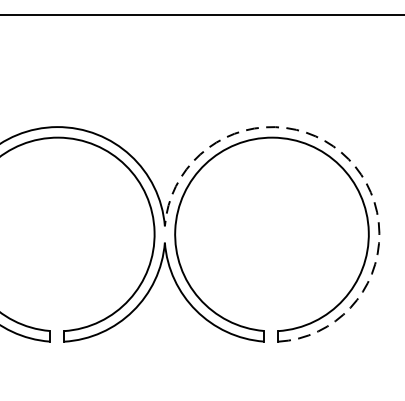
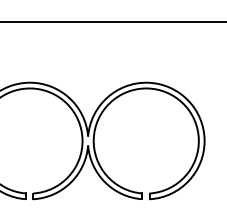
arc: (347, 159) -> (187, 100), dashed -> solid

